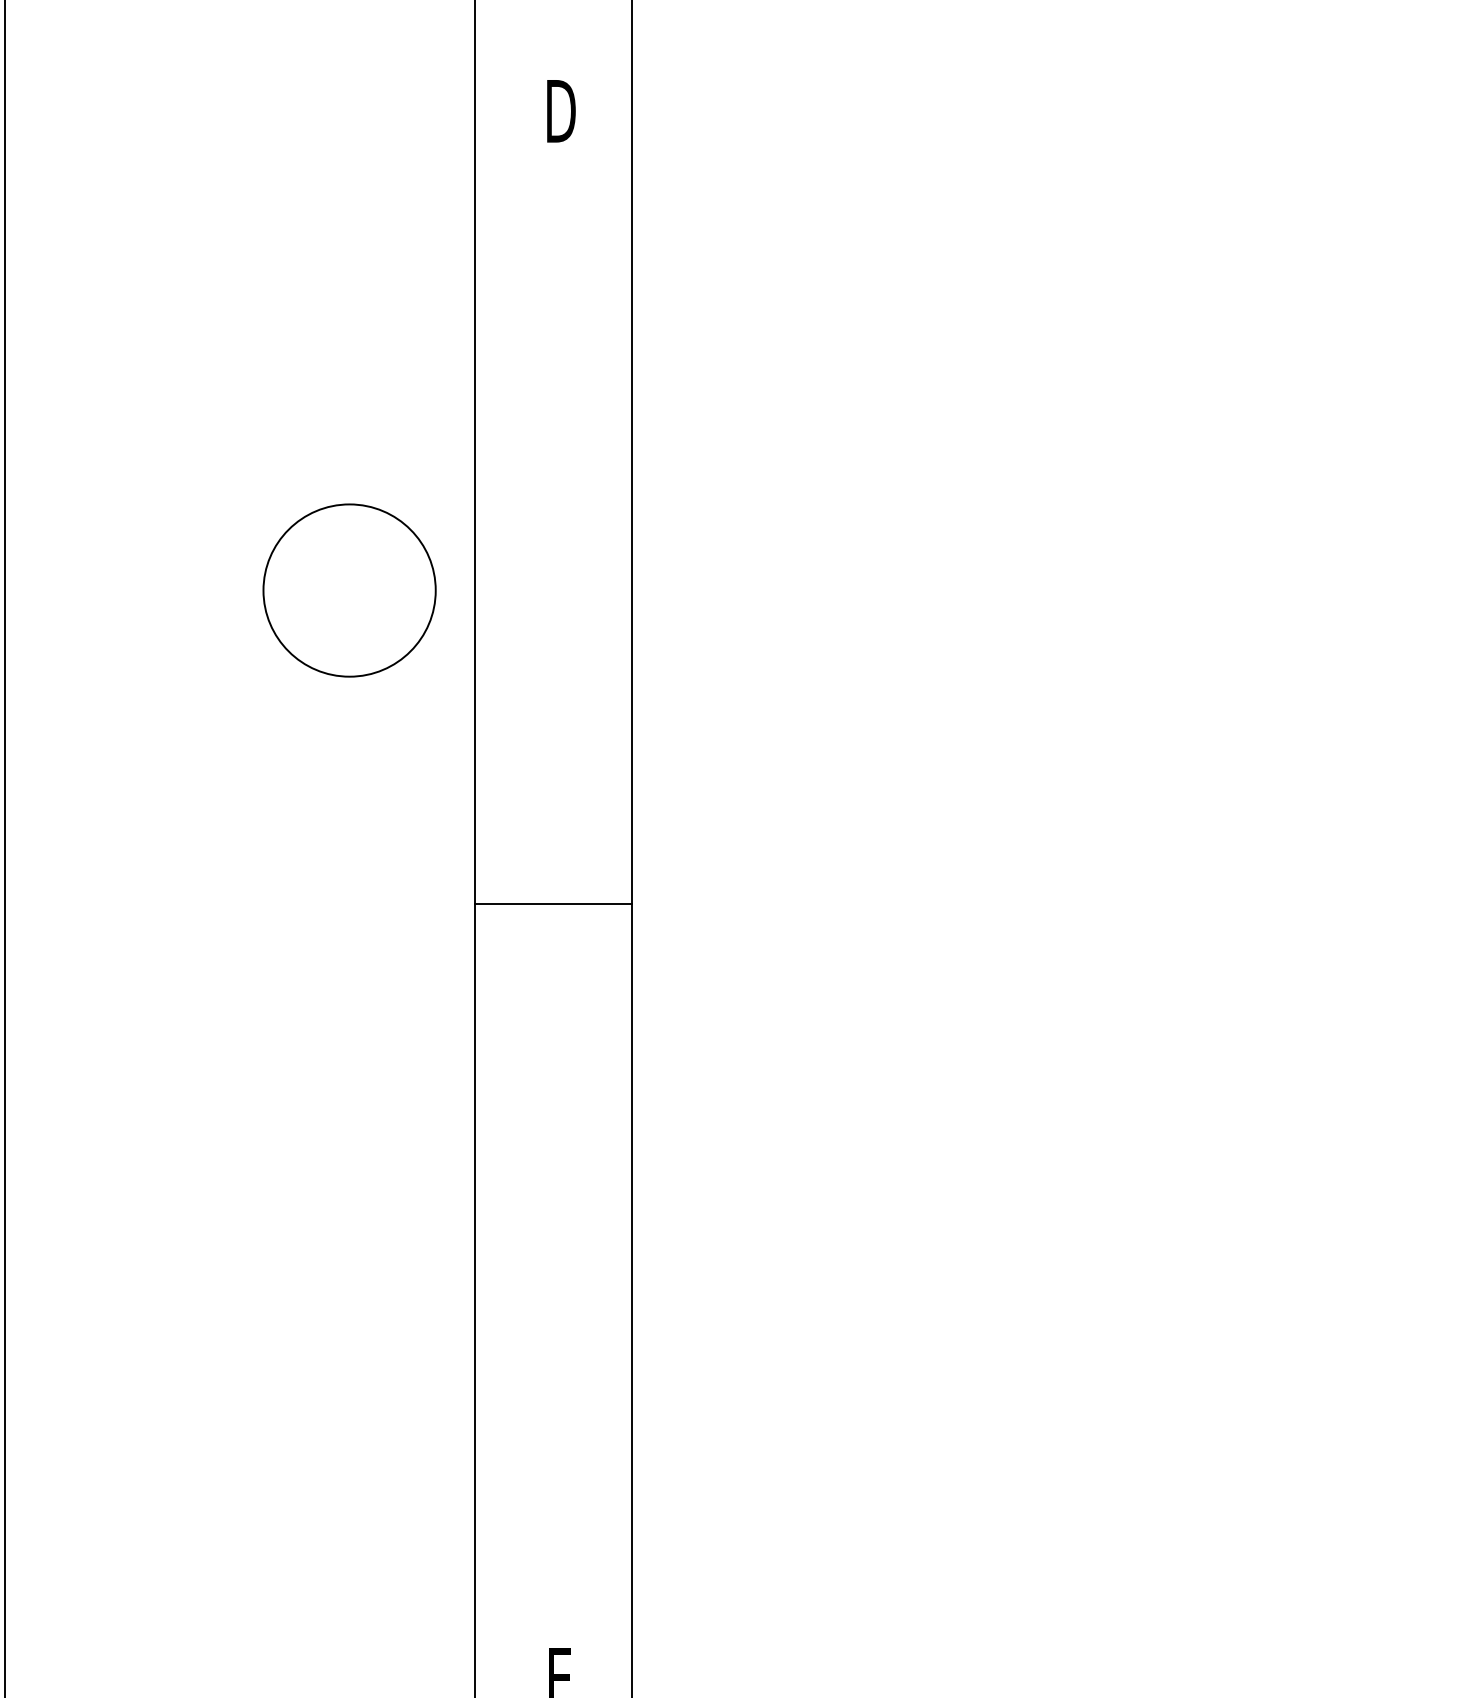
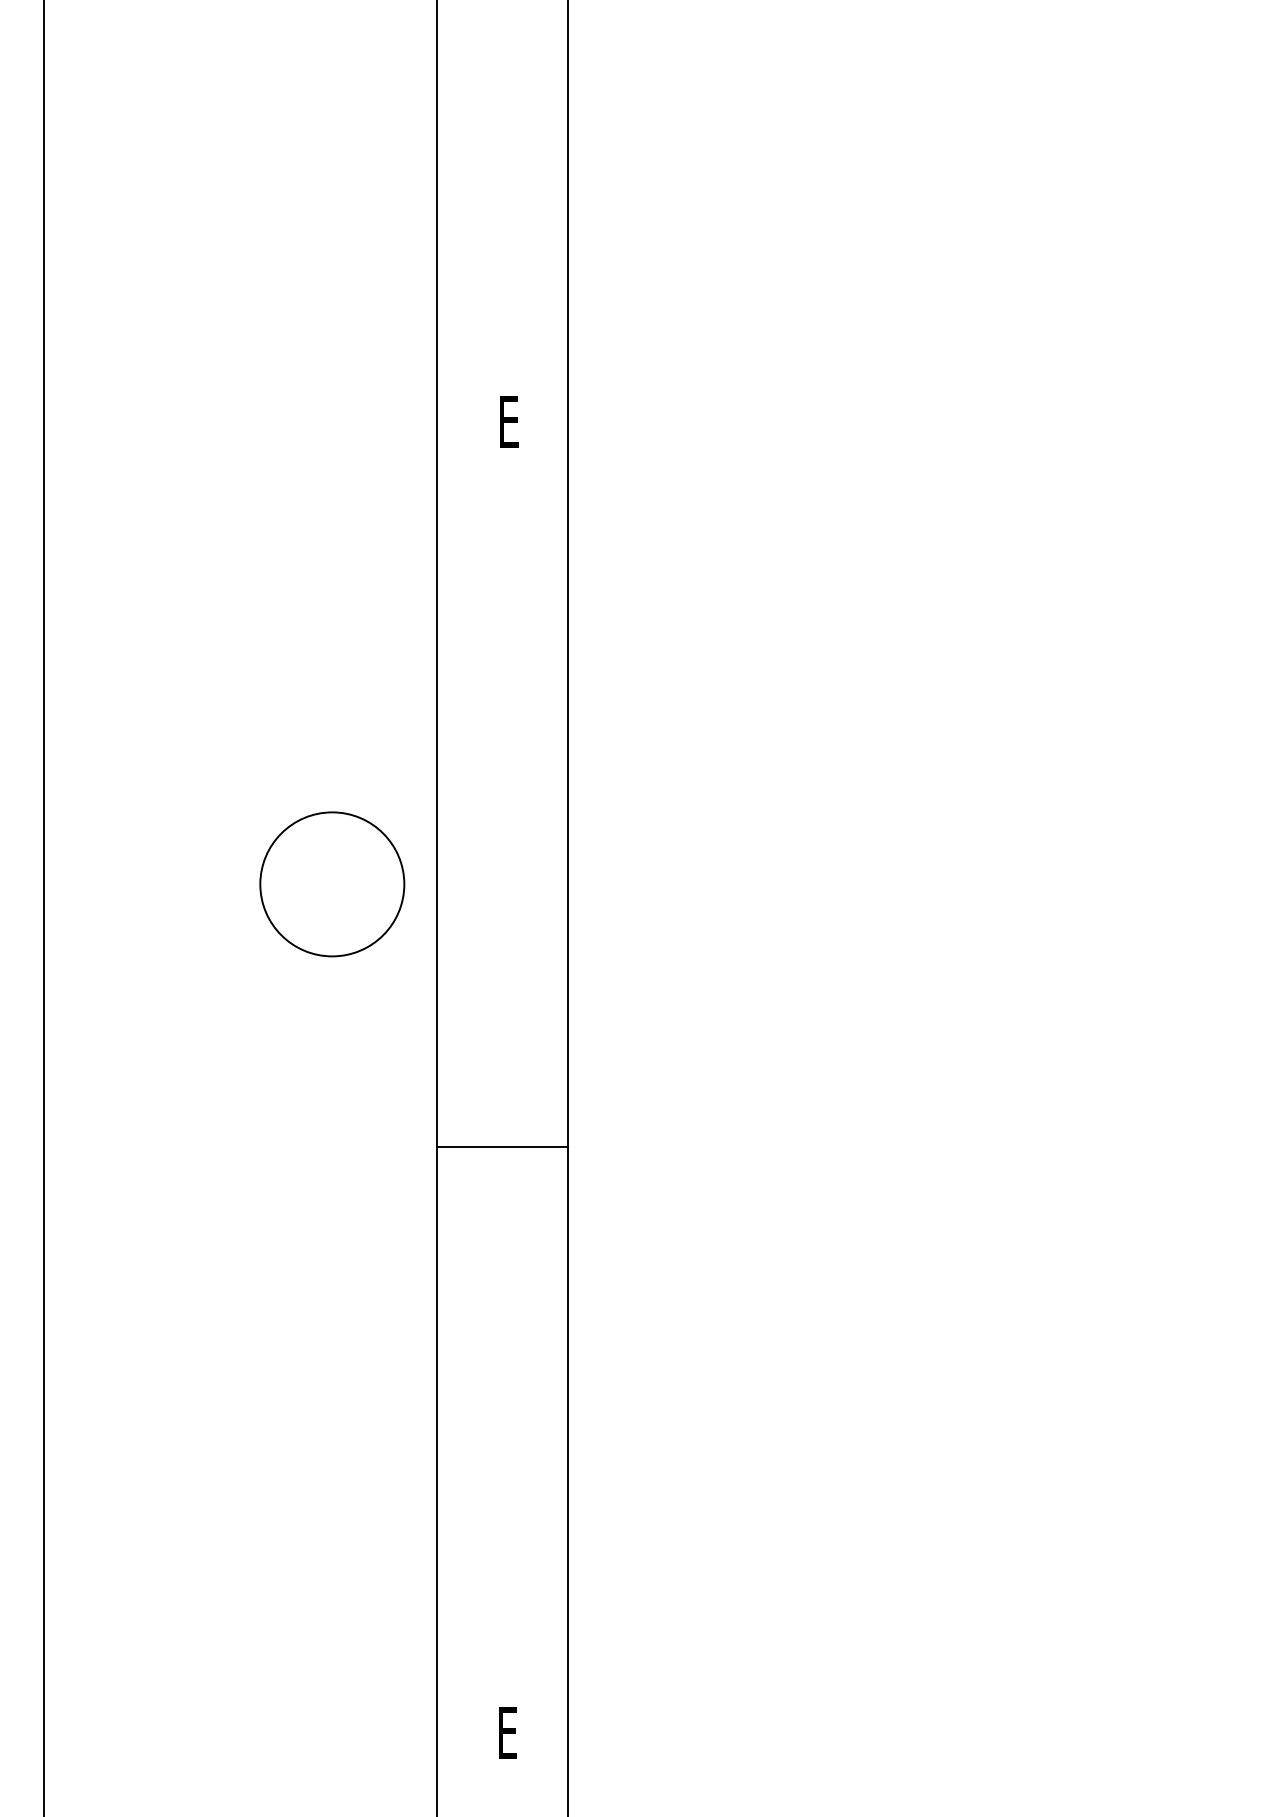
text: (561, 111) -> (509, 421), D -> E
circle: (349, 590) -> (332, 884), moved
line: (553, 904) -> (502, 1147), moved

